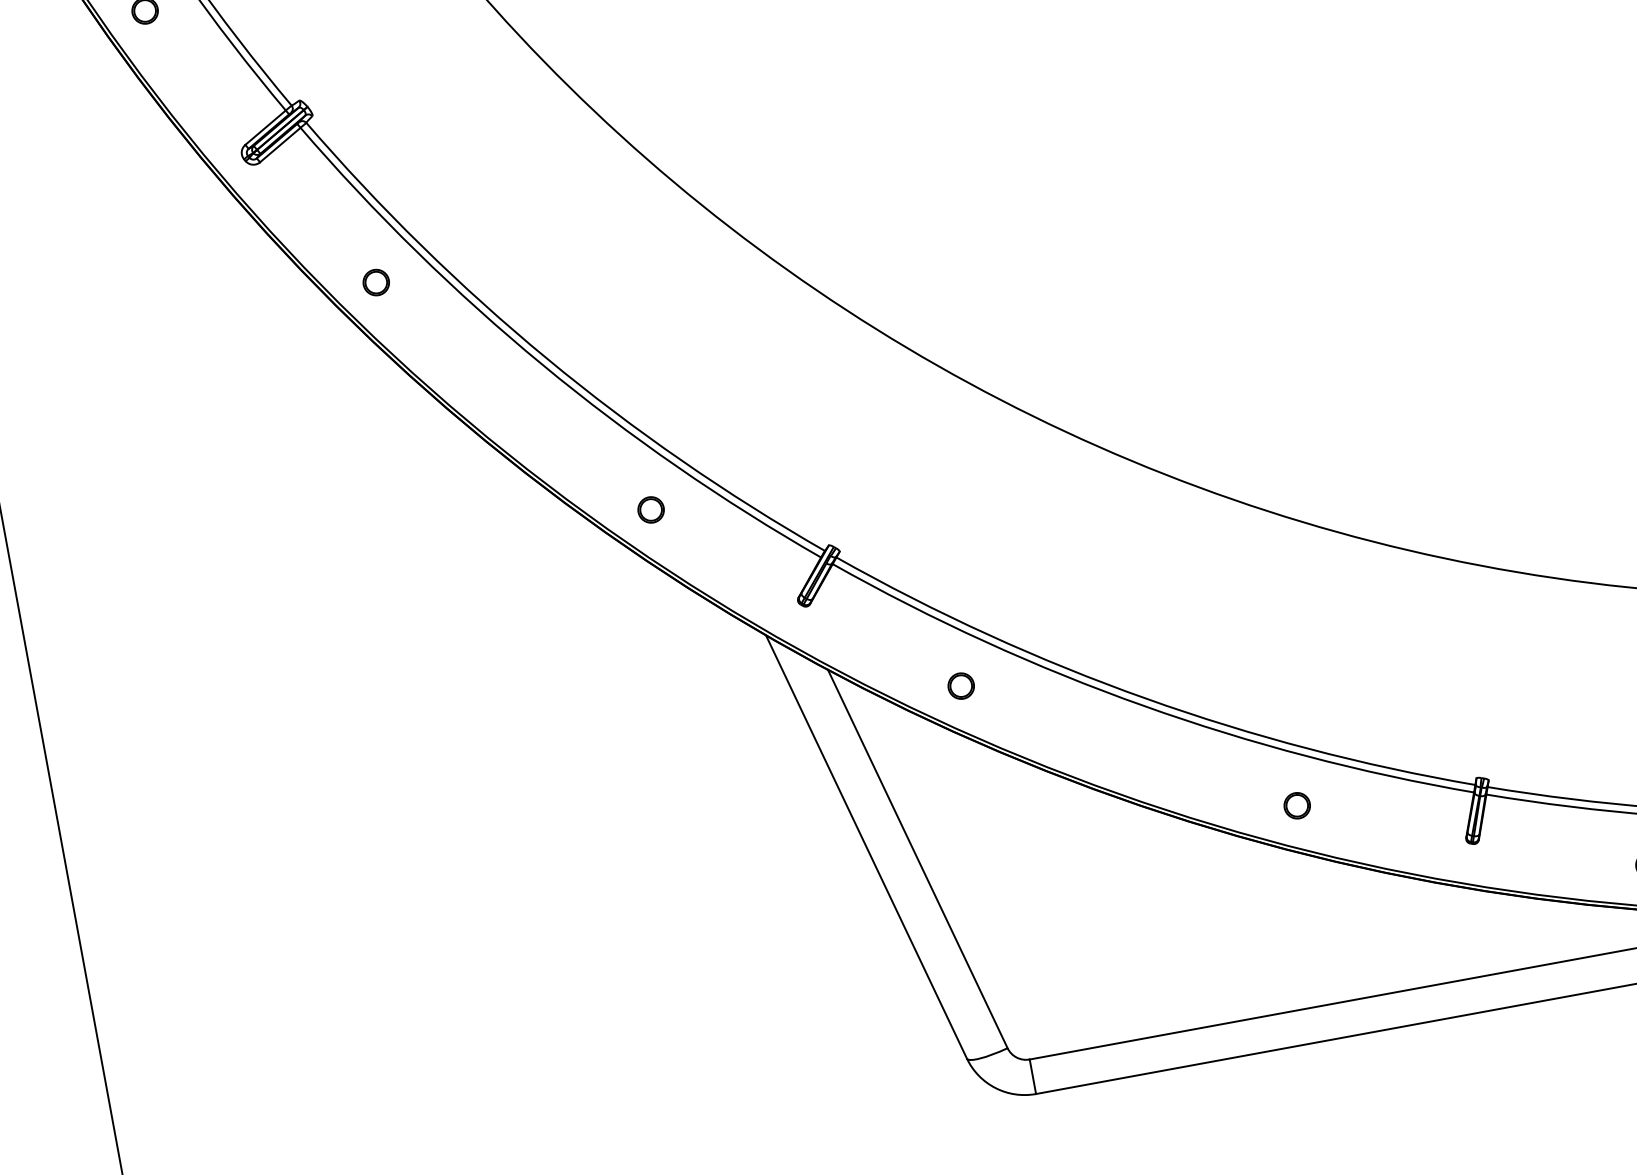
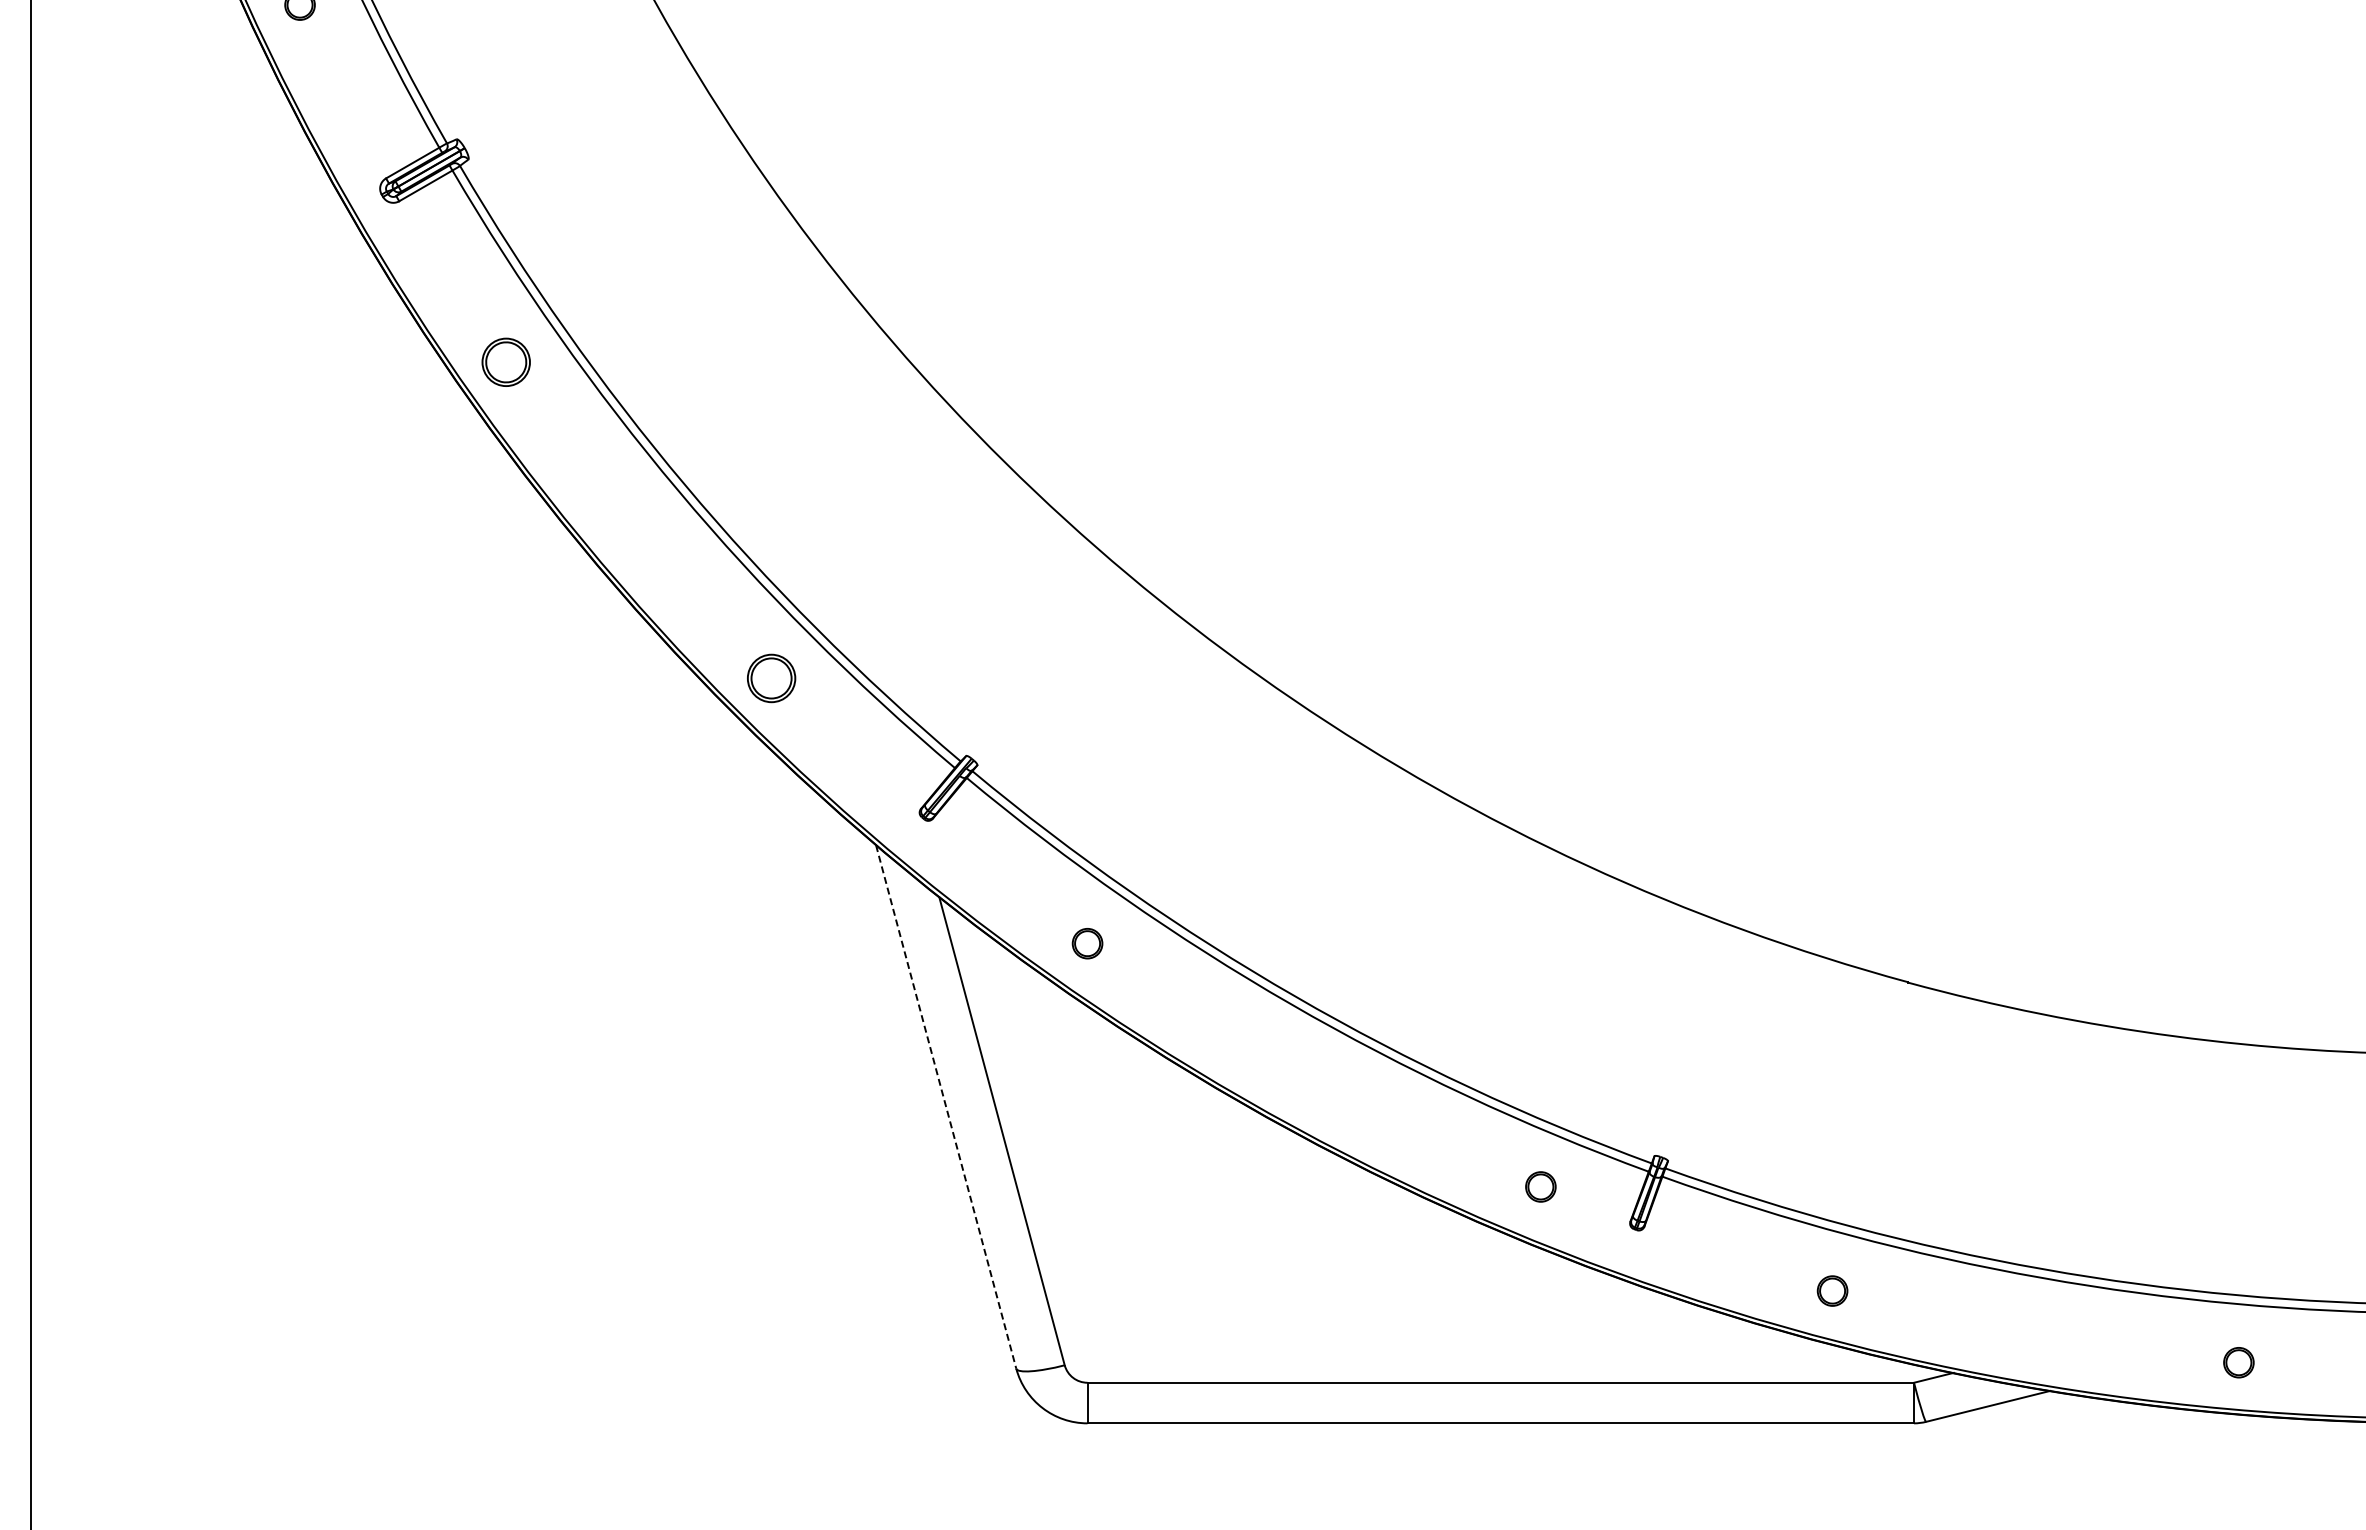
part: (376, 282) -> (506, 362), size x1.6
part: (651, 509) -> (771, 678), size x1.6
part: (1296, 805) -> (1540, 1186), moved
line: (866, 846) -> (946, 1106), solid -> dashed

